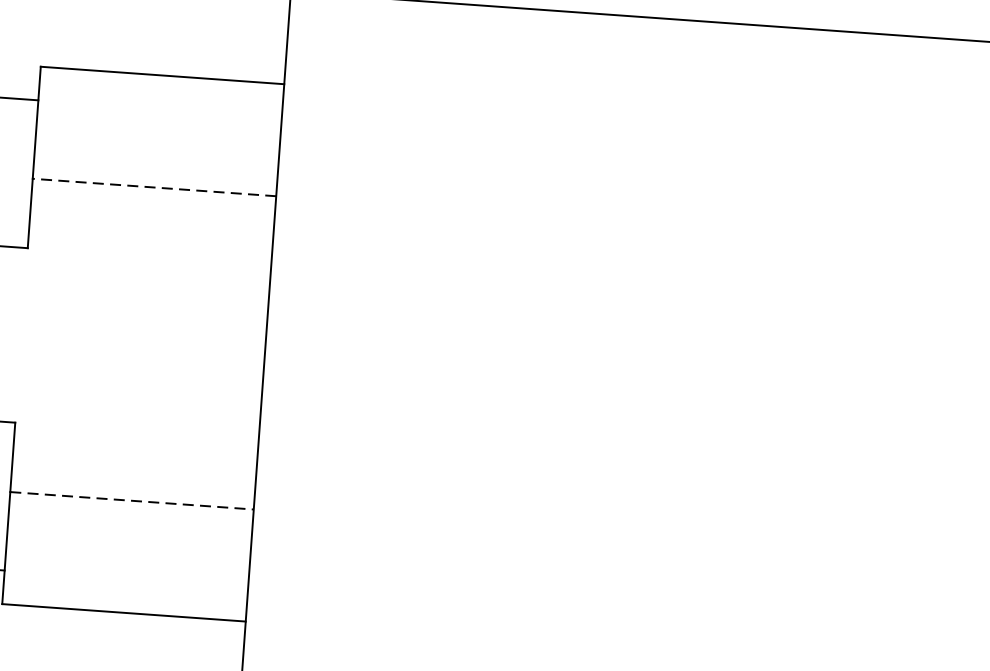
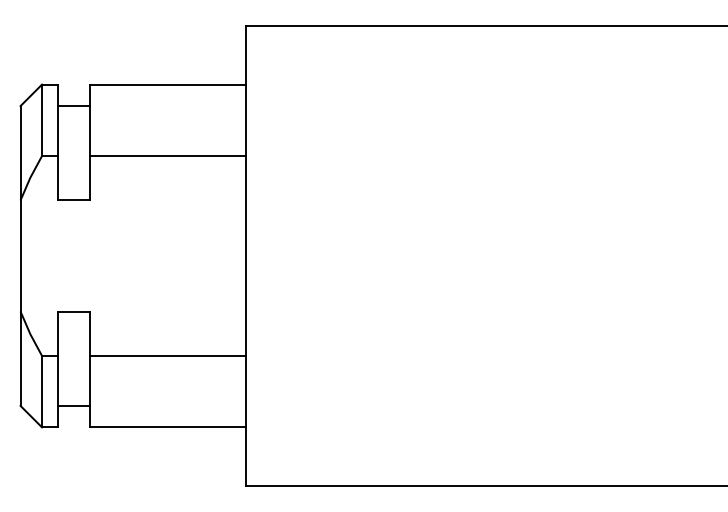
line: (153, 188) -> (167, 156), dashed -> solid
line: (131, 500) -> (167, 355), dashed -> solid

